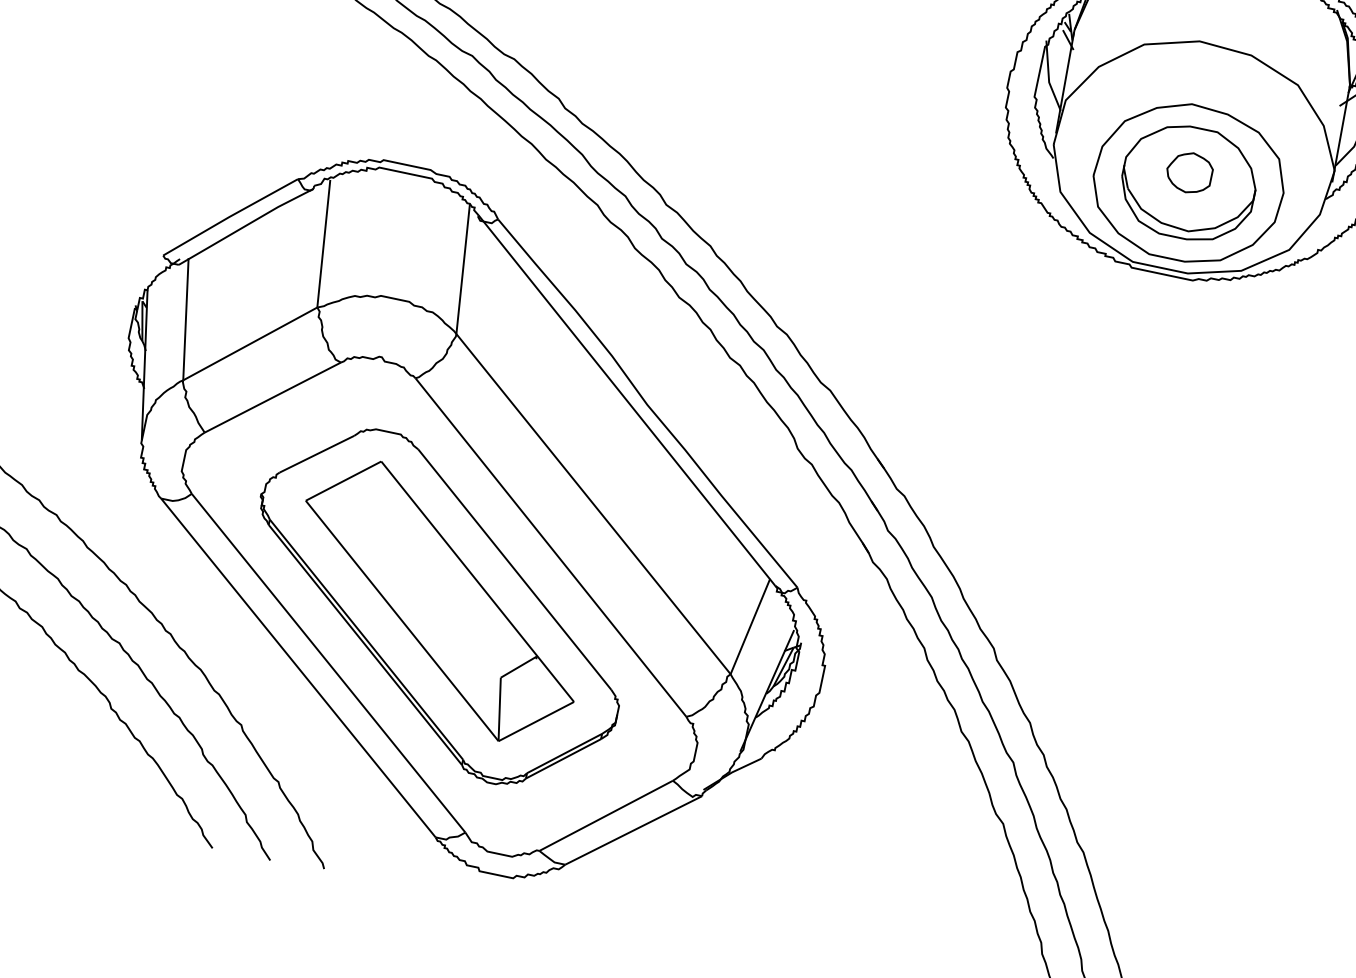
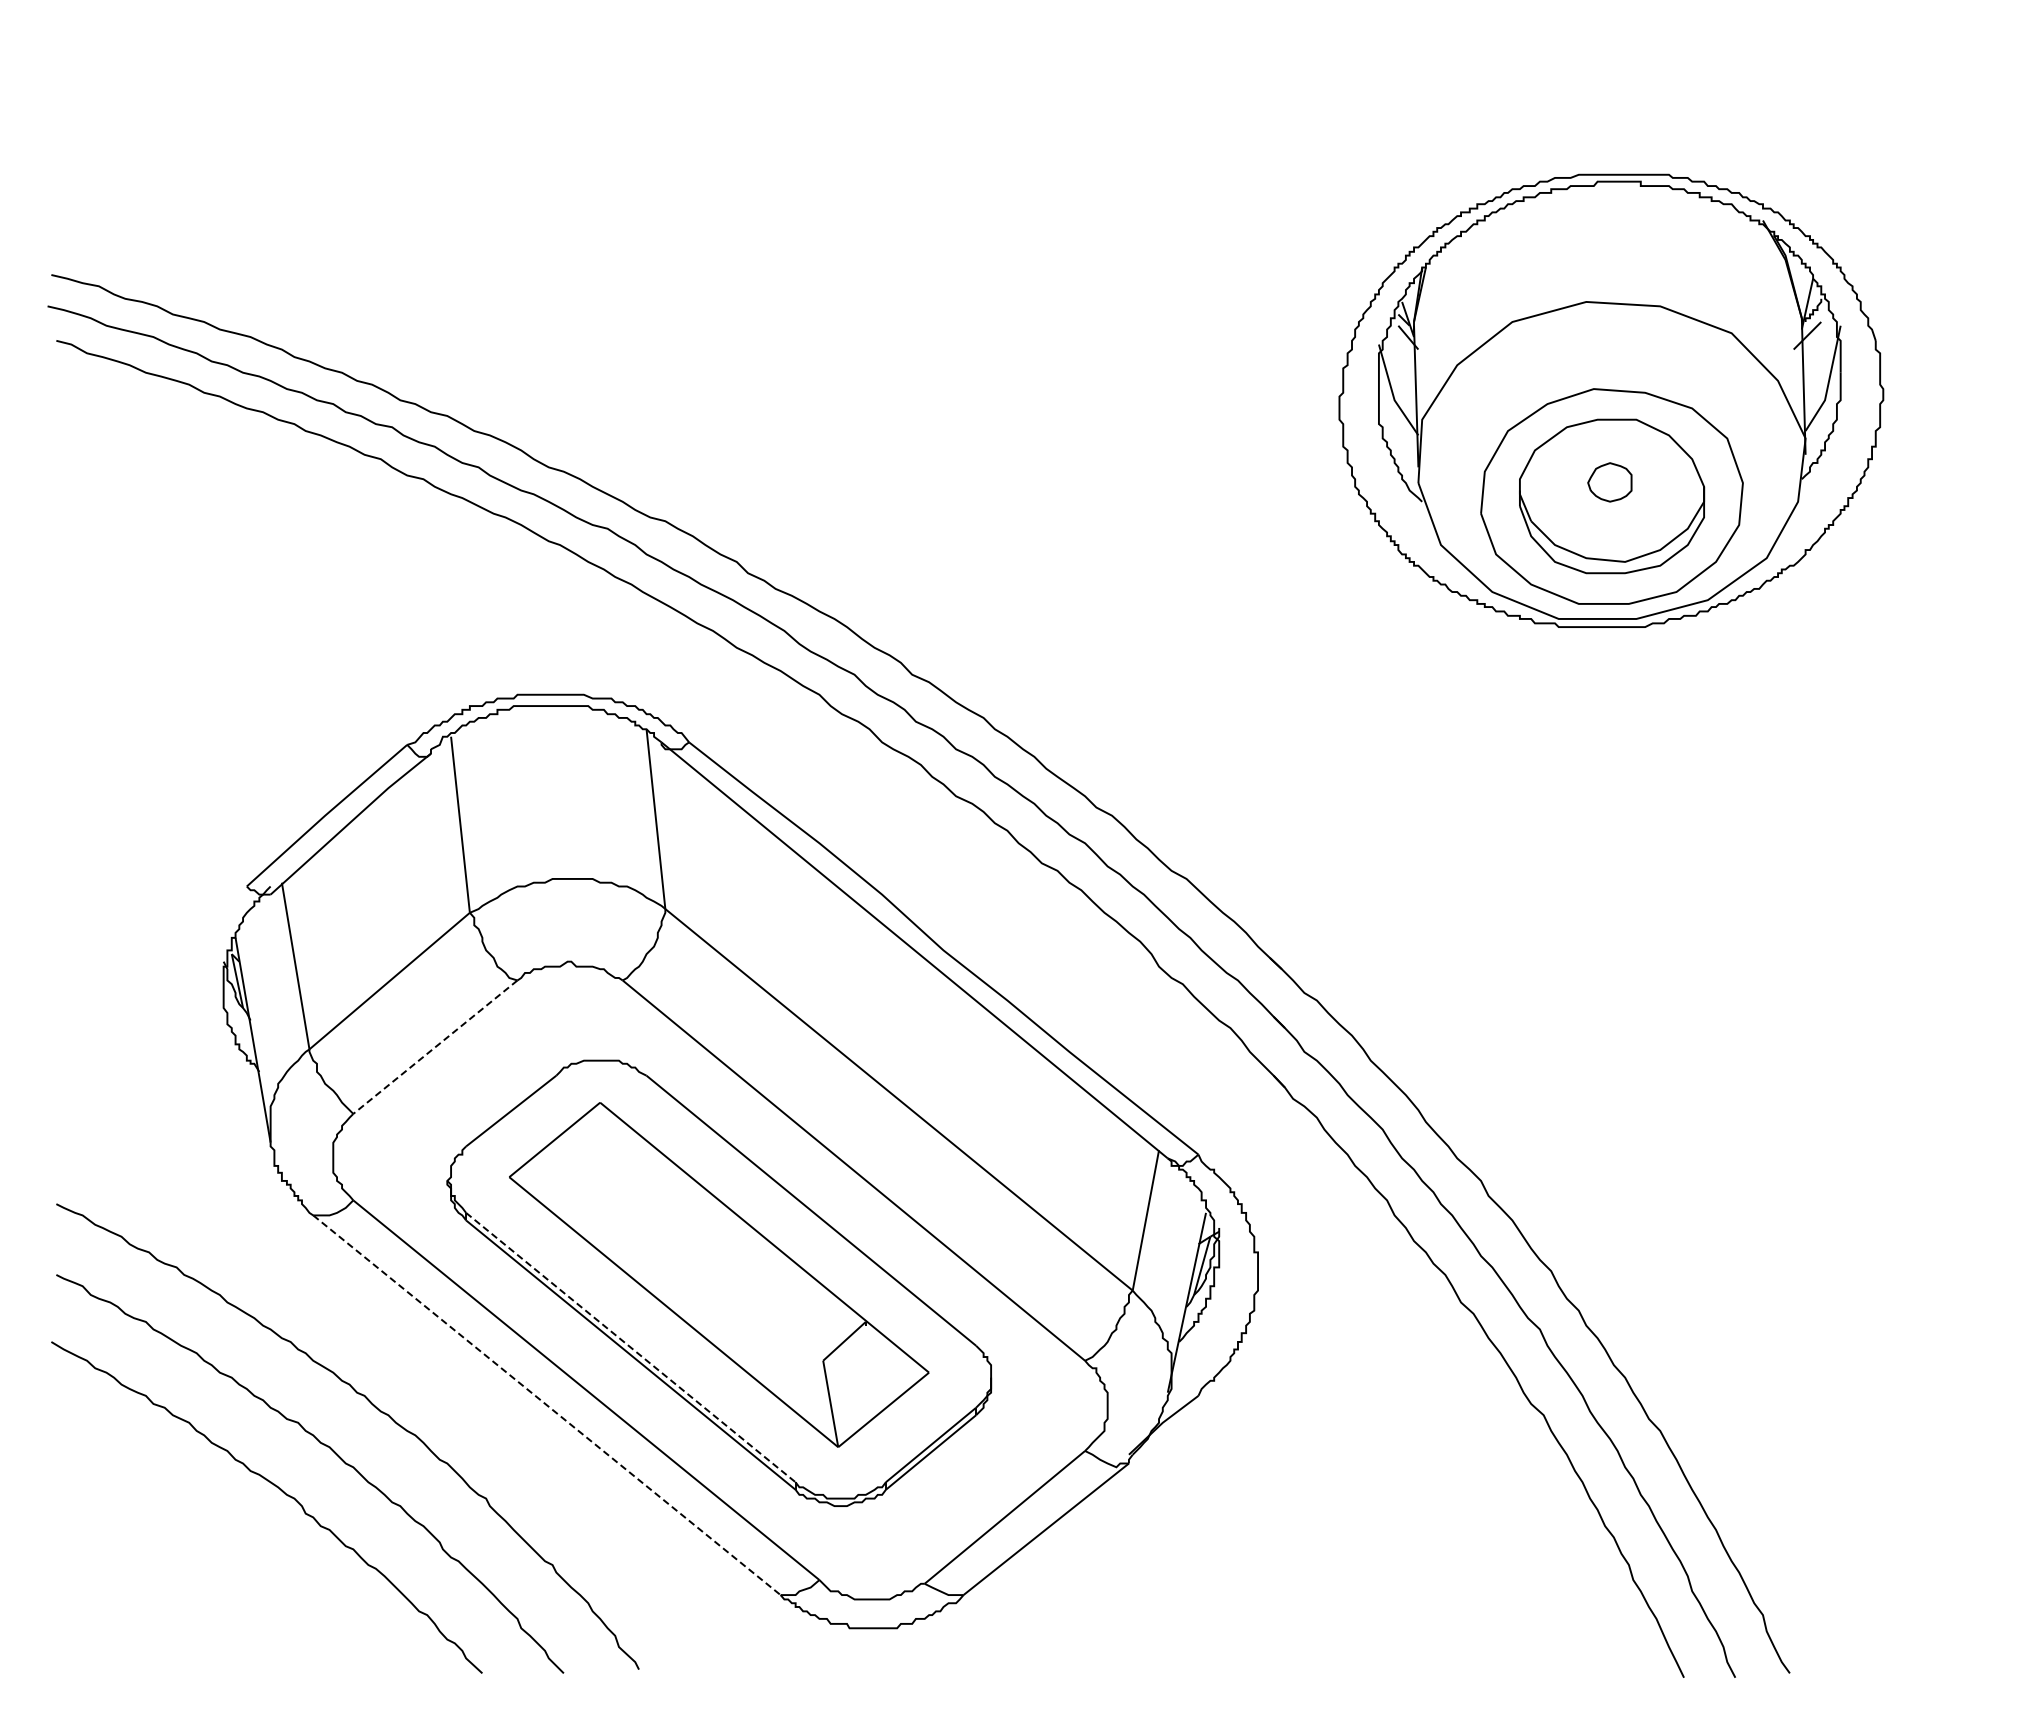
part: (1189, 172) -> (1609, 482), size x0.7
line: (272, 397) -> (435, 1047), solid -> dashed
line: (366, 639) -> (630, 1347), solid -> dashed
line: (298, 668) -> (547, 1405), solid -> dashed

